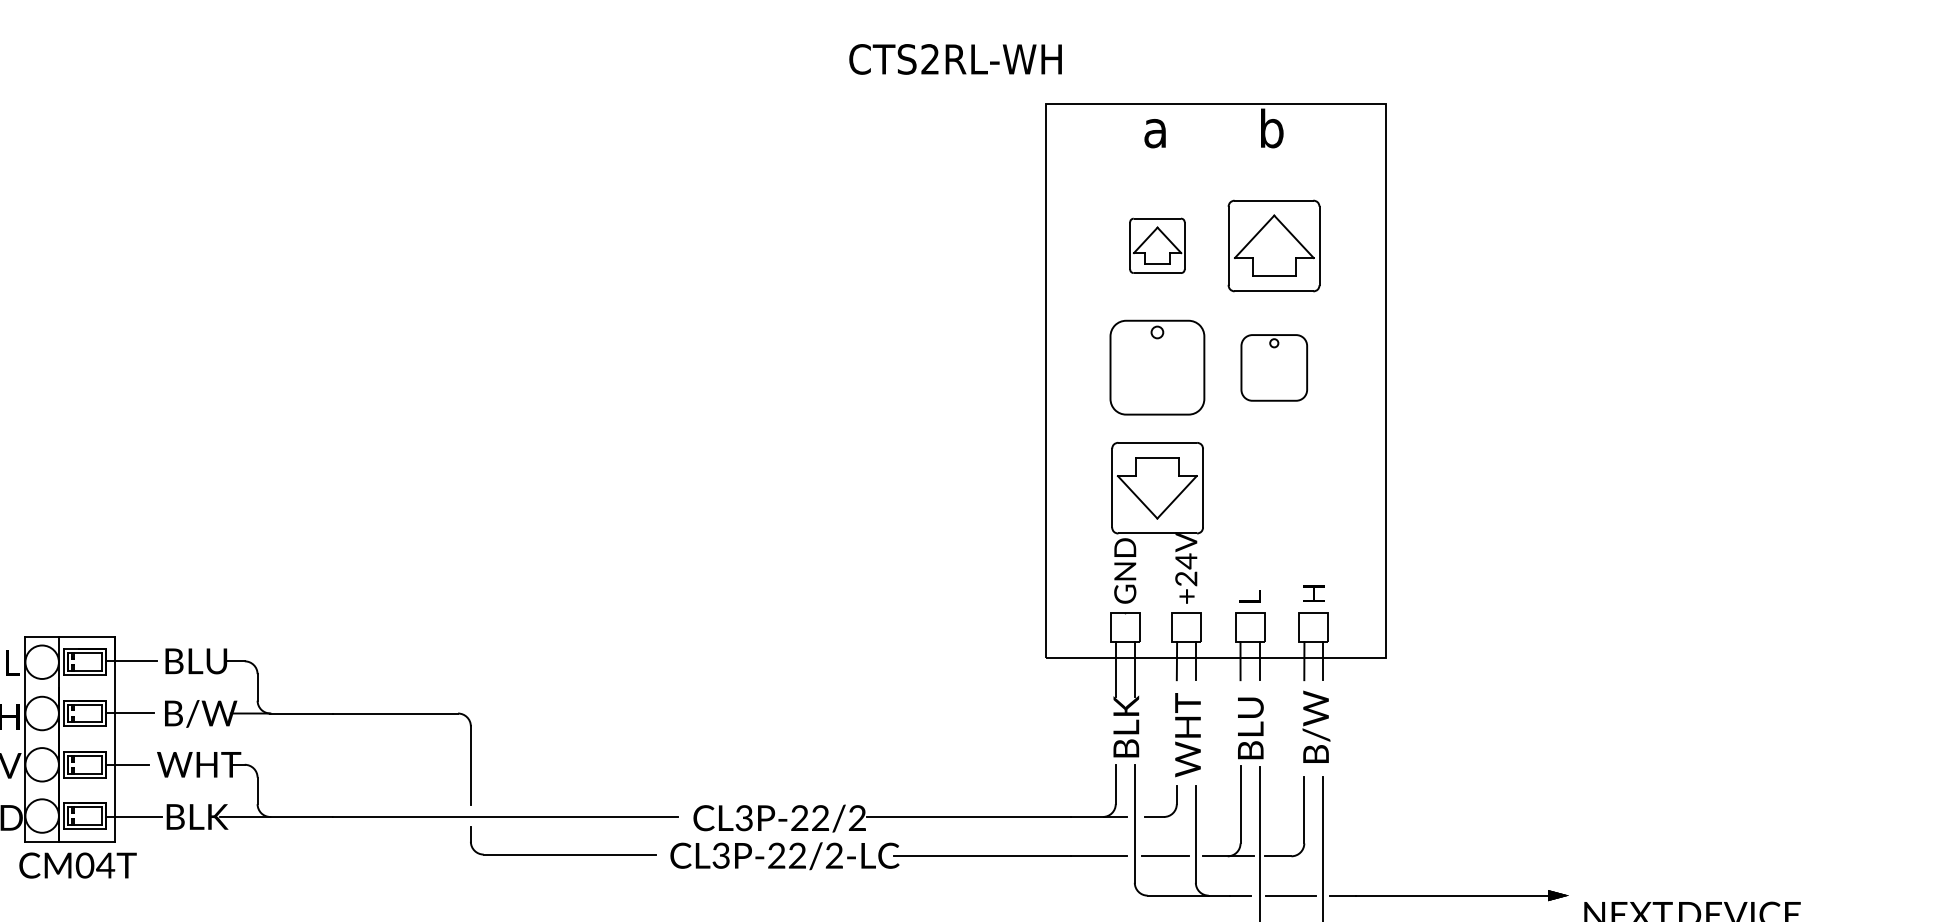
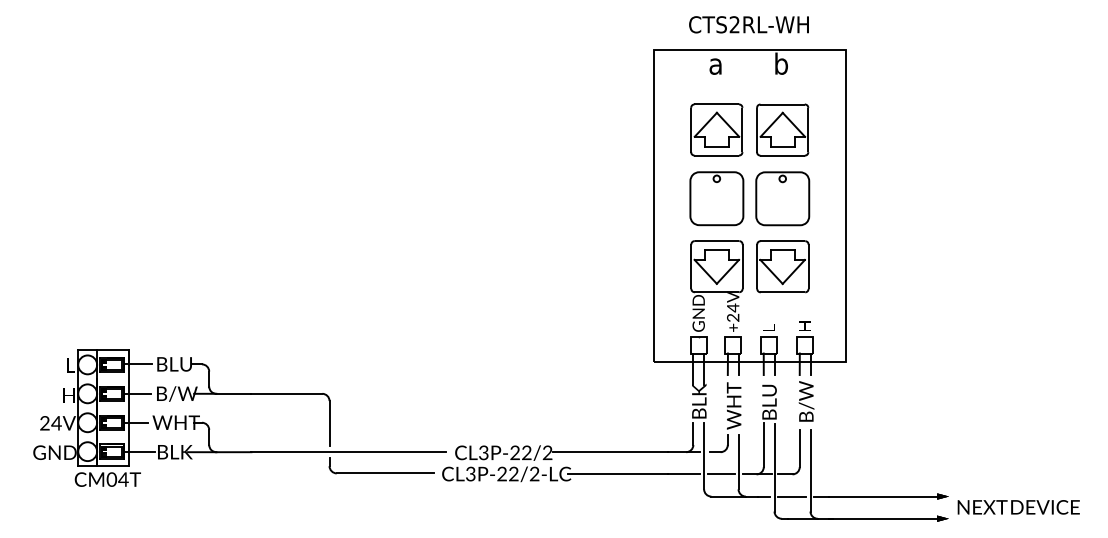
text: (954, 58) -> (748, 24), moved
part: (1156, 245) -> (716, 129), size x1.67
part: (1273, 367) -> (782, 198), size x1.43
part: (1273, 487) -> (782, 266), added

